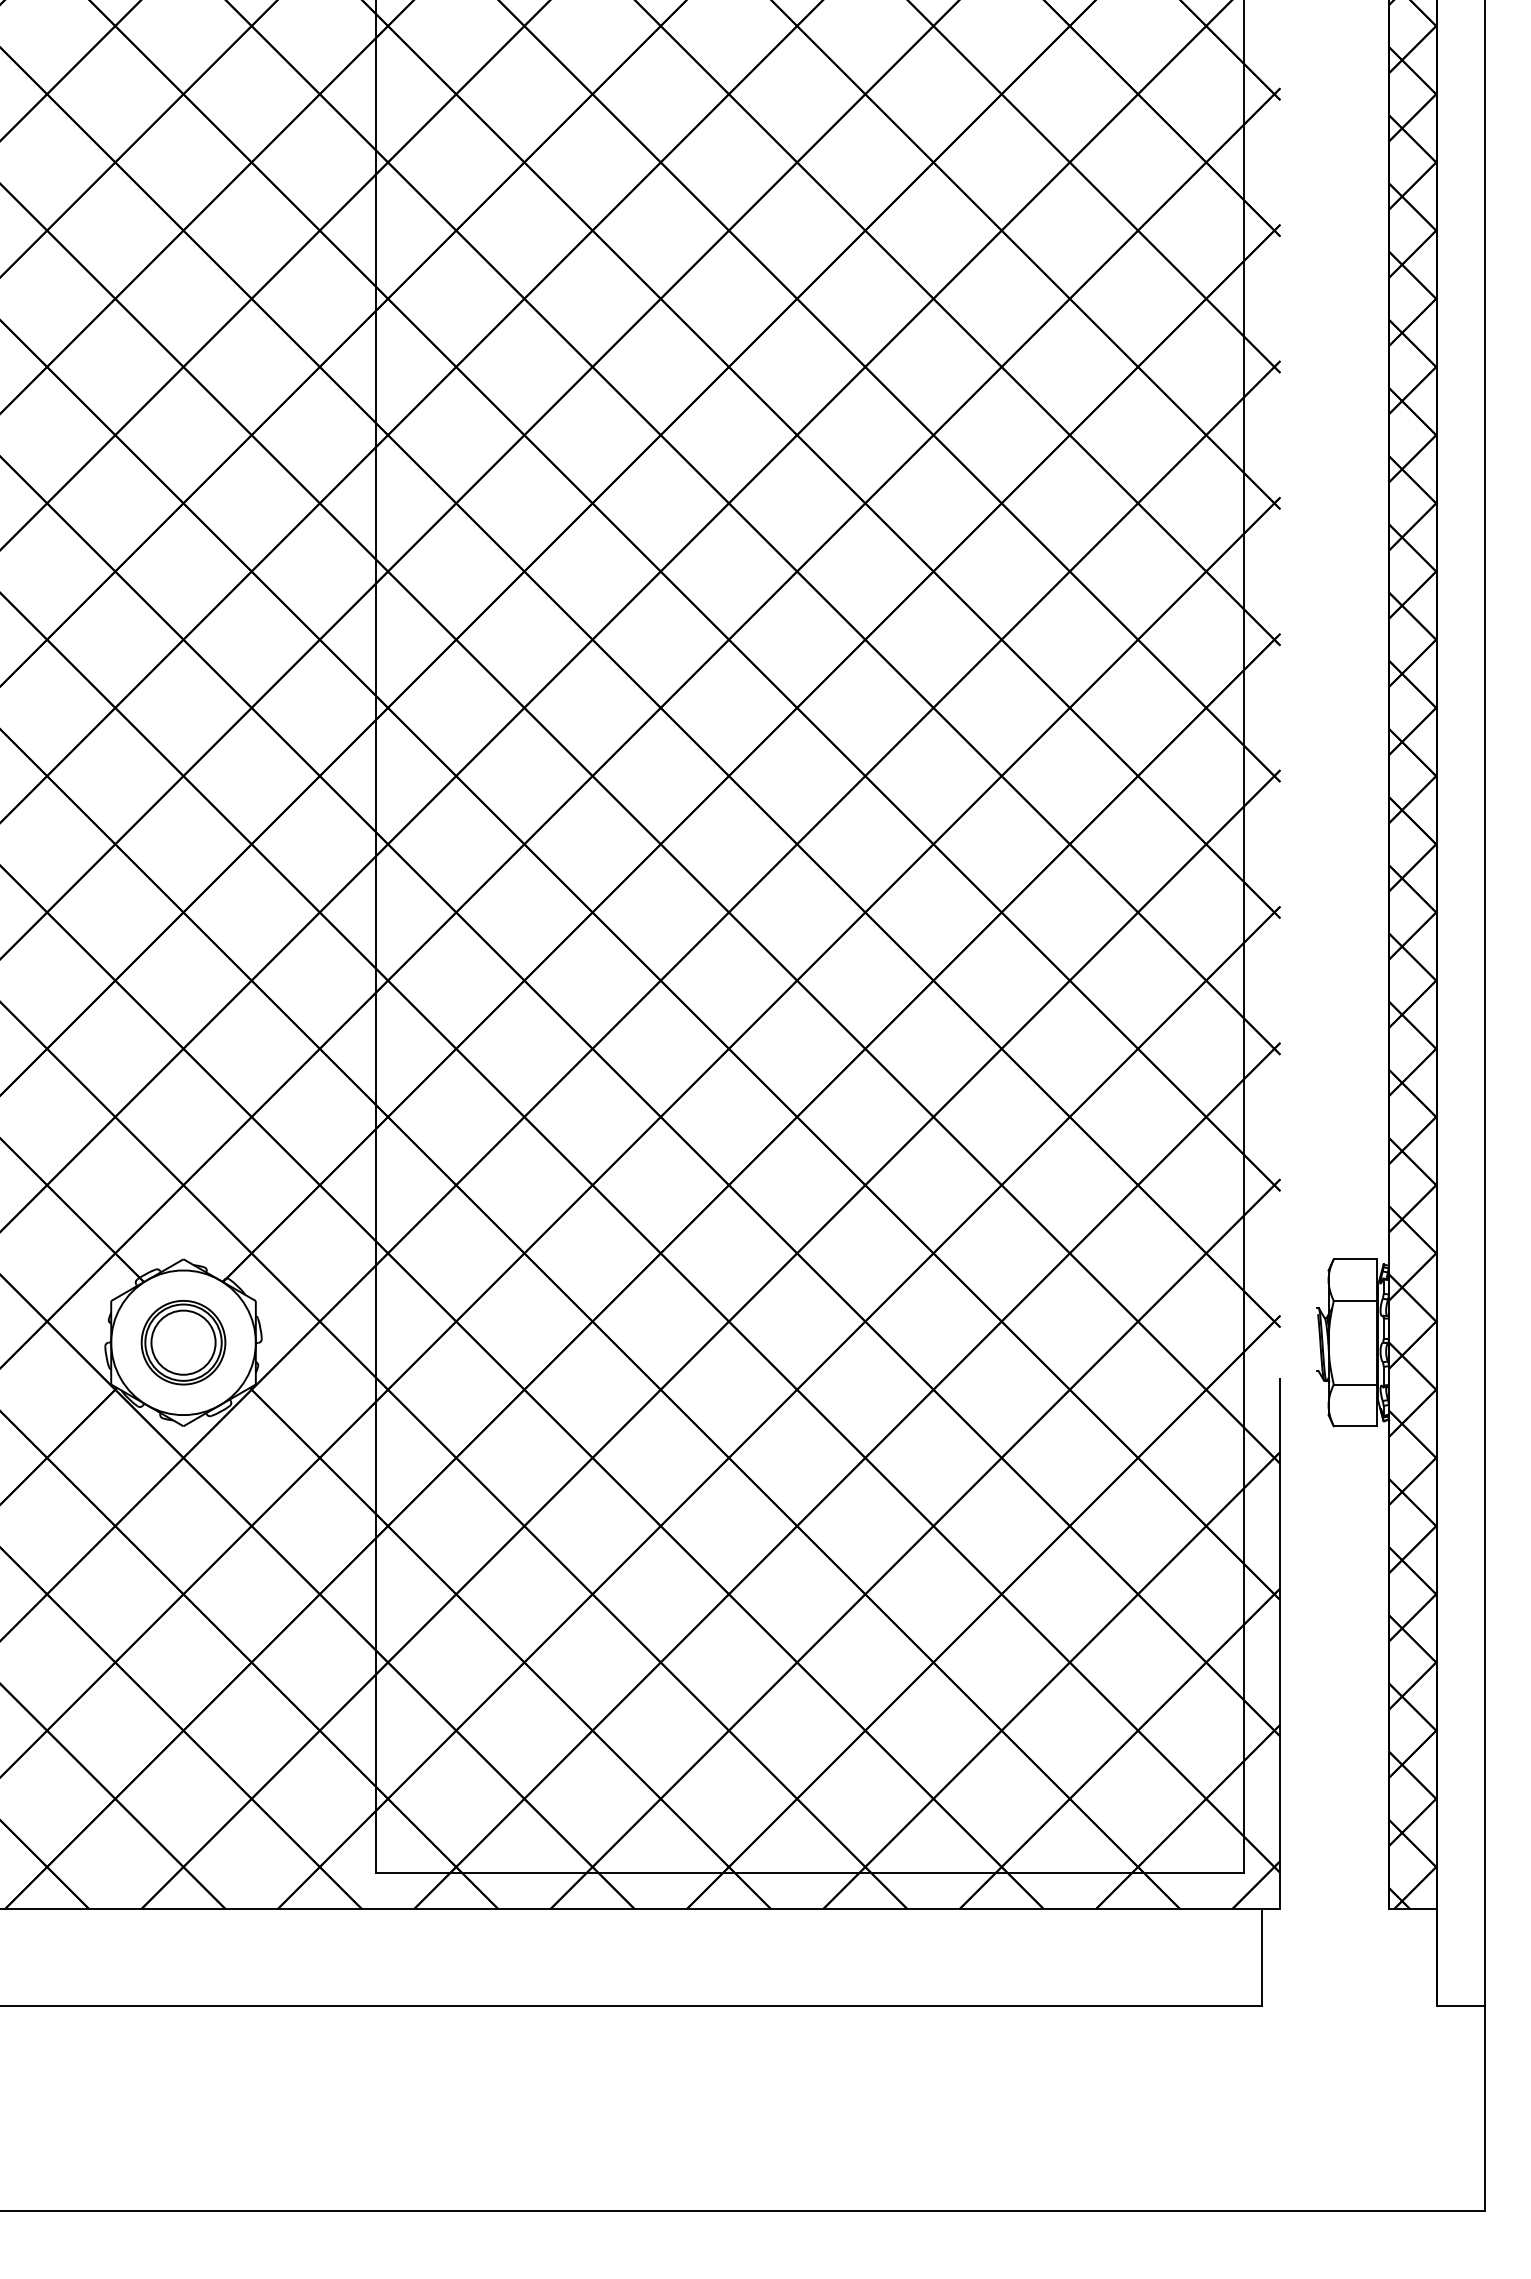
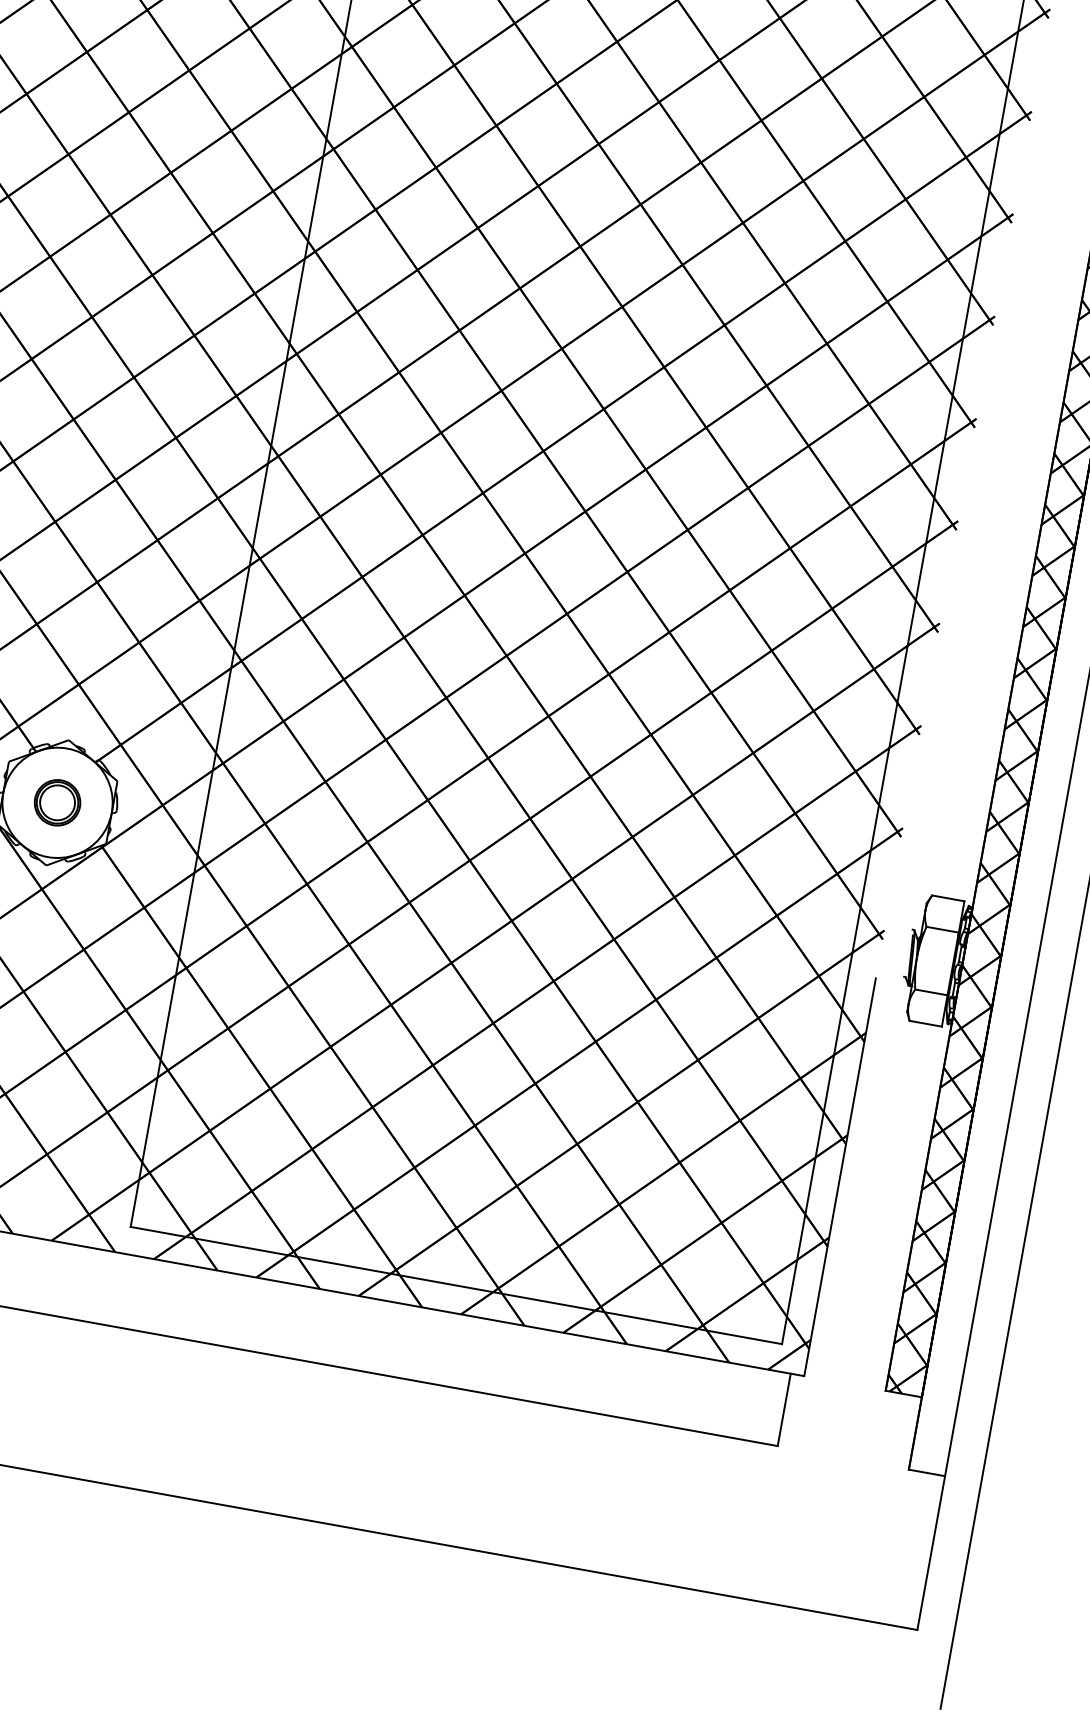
part: (183, 1342) -> (57, 802), size x0.71

